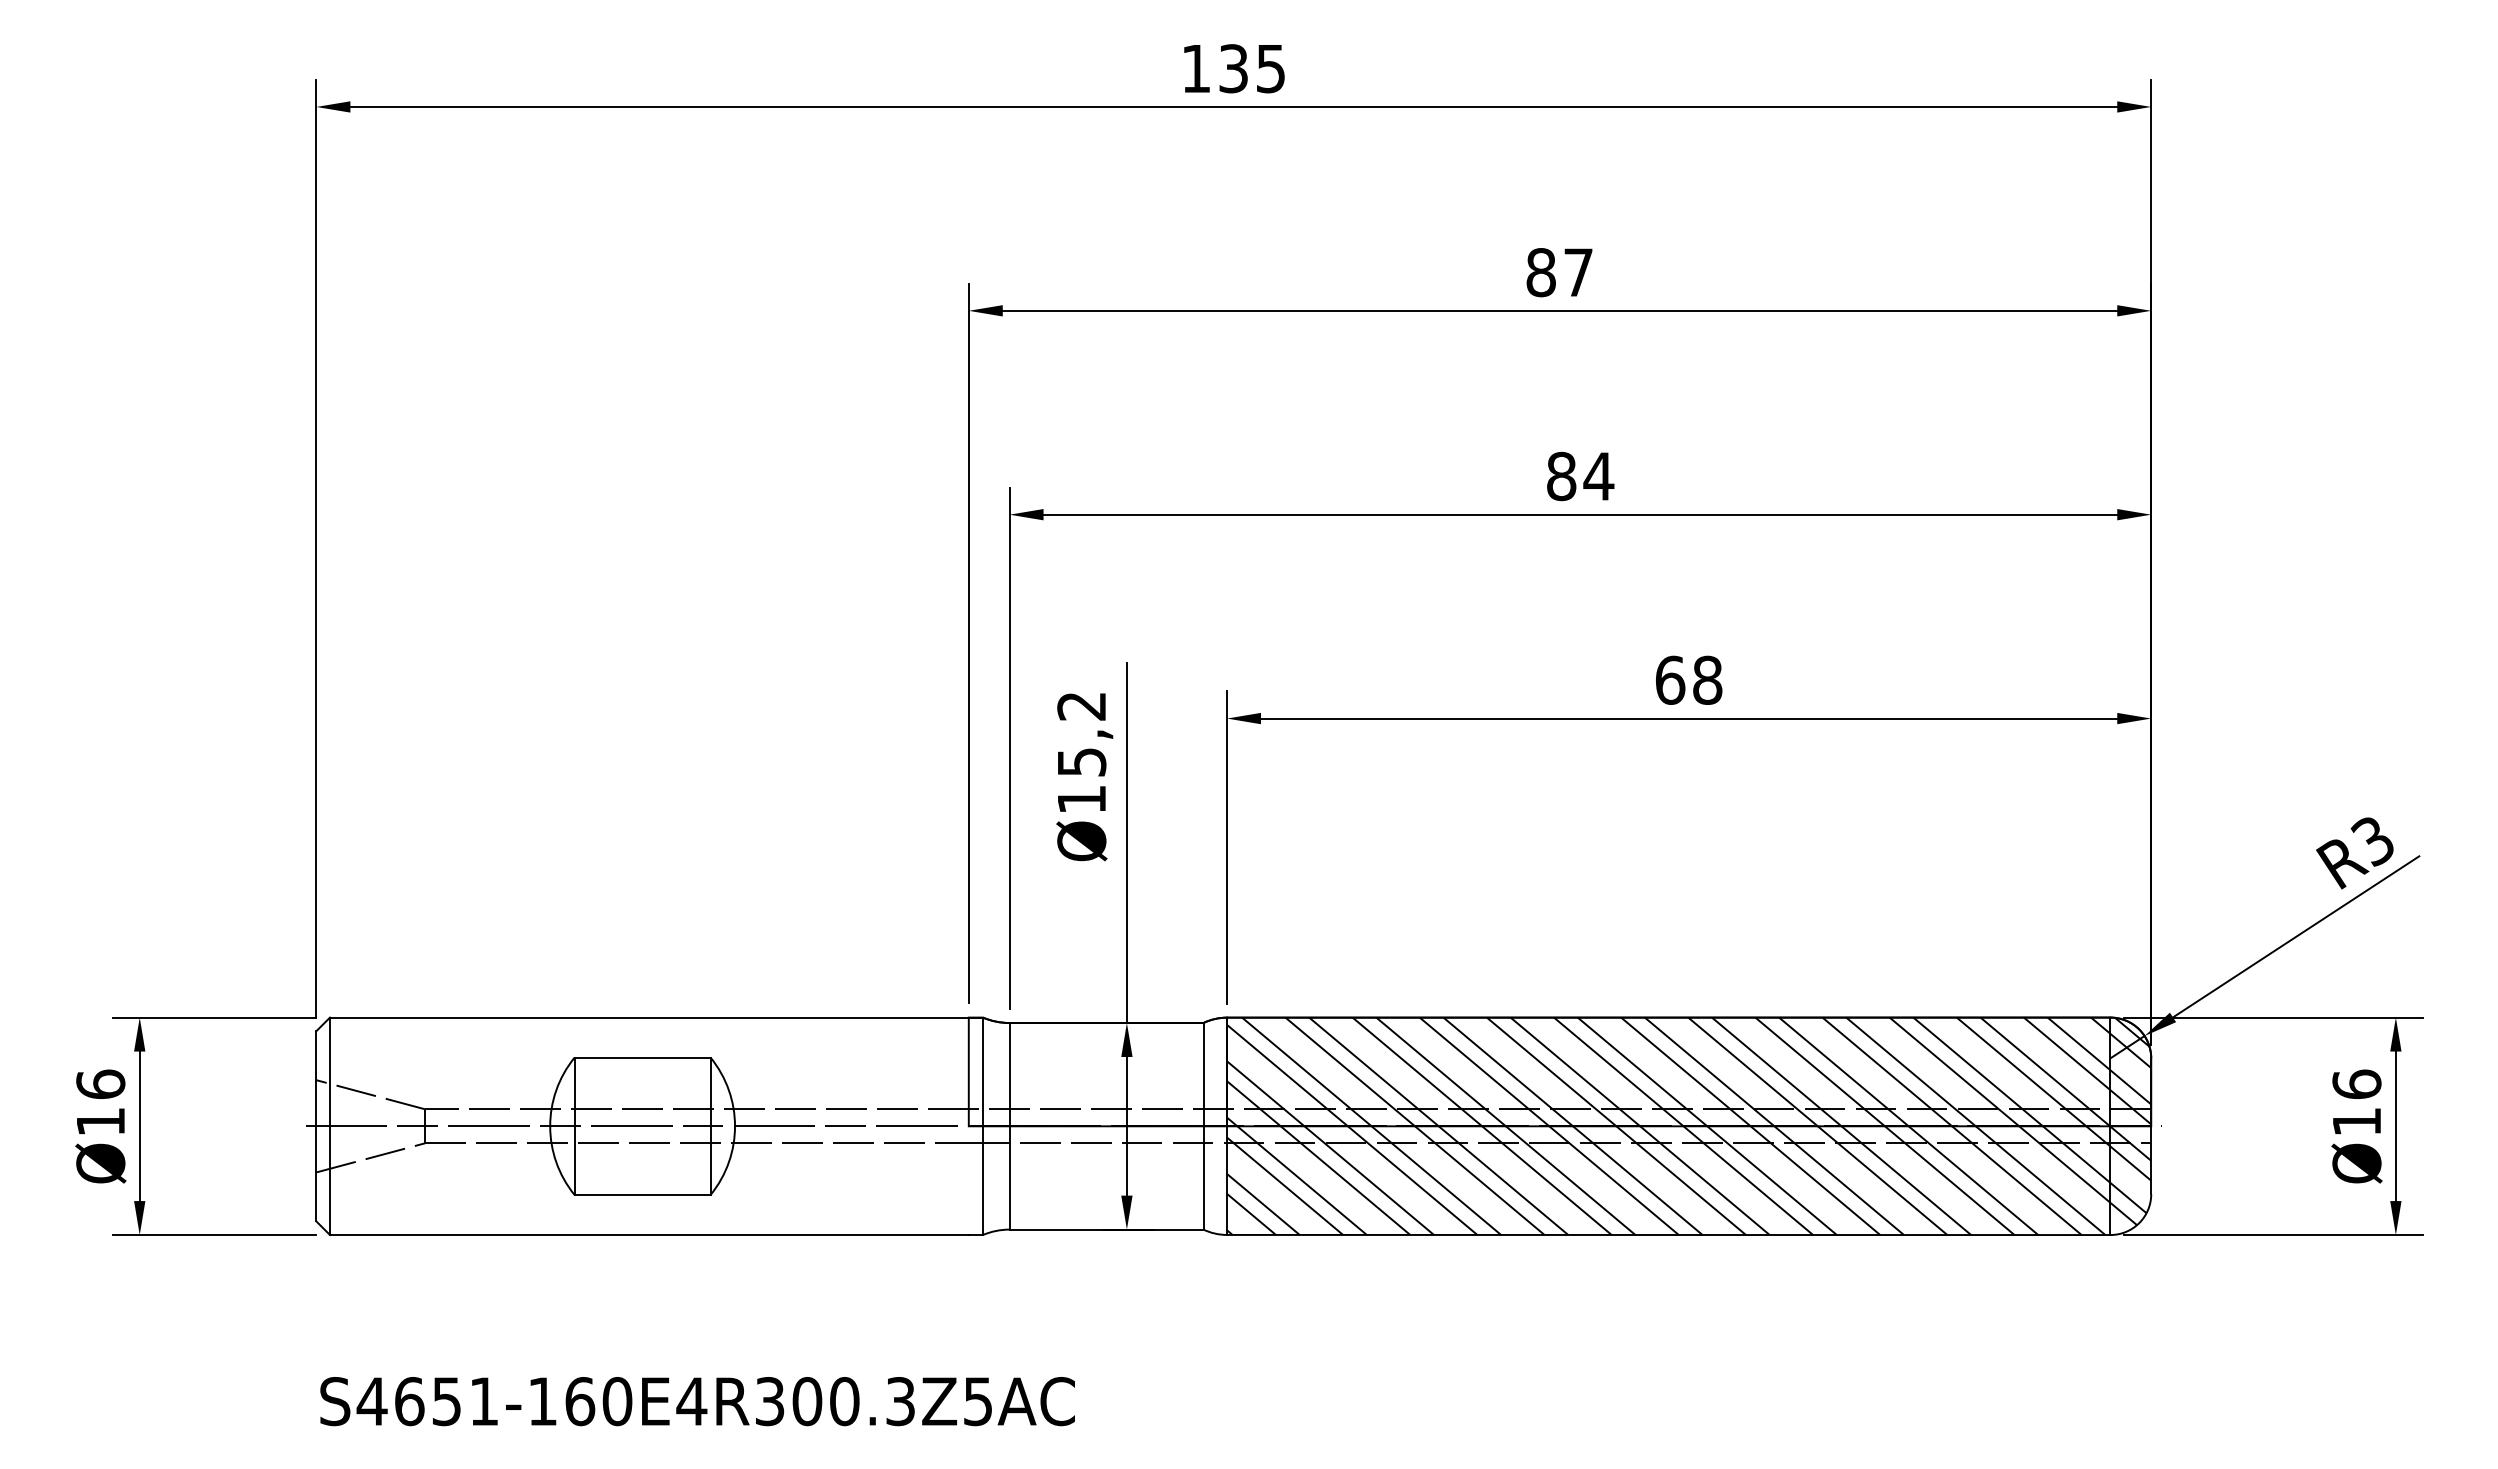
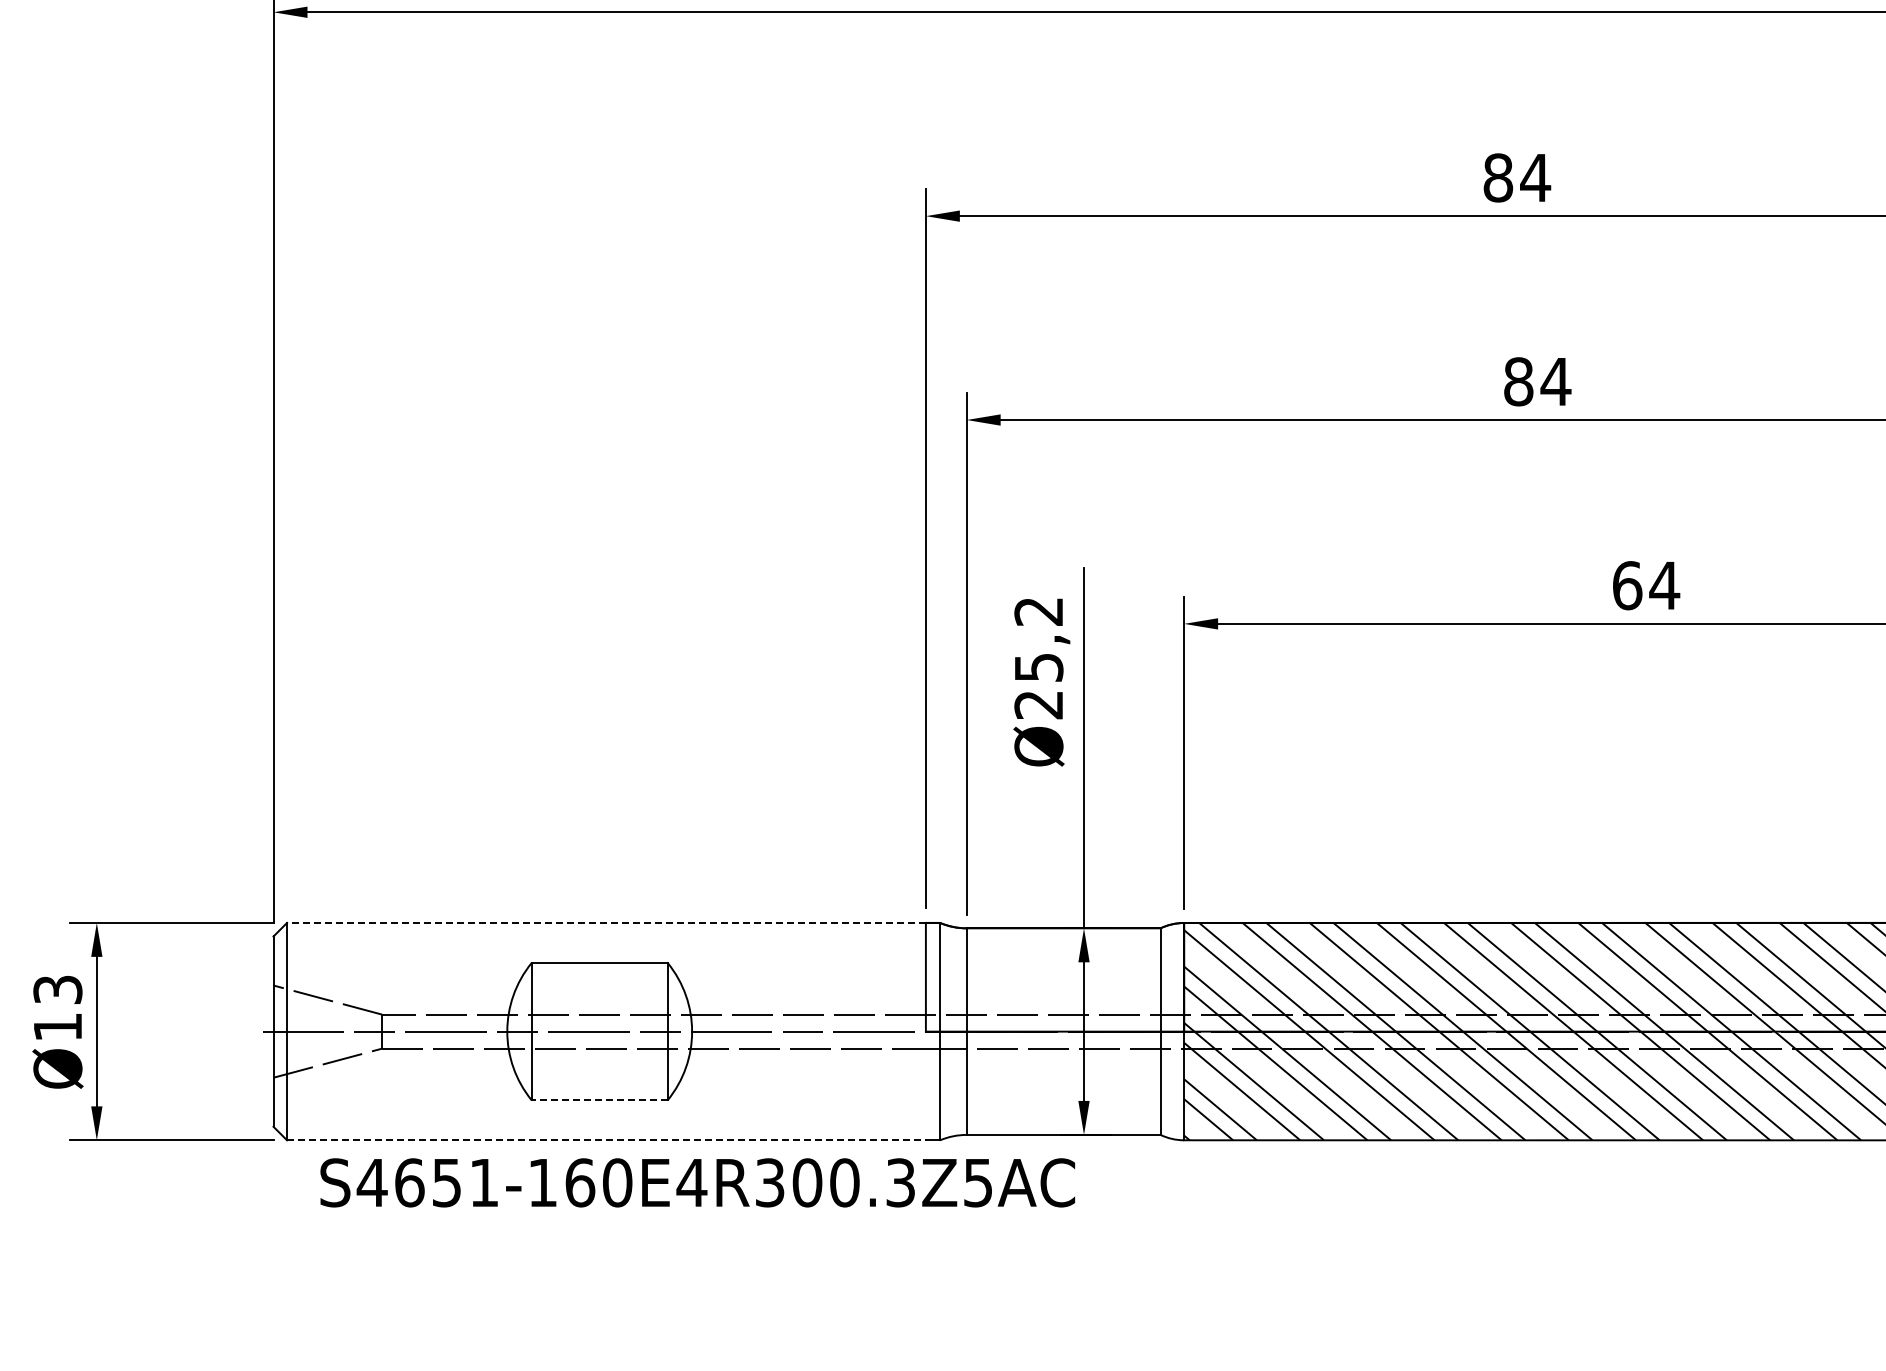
text: (1577, 272) -> (1534, 177), 87 -> 84
text: (1707, 679) -> (1664, 584), 68 -> 64
text: (1081, 799) -> (1038, 704), Ø15,2 -> Ø25,2
line: (648, 1017) -> (605, 922), solid -> dashed
text: (100, 1083) -> (57, 988), Ø16 -> Ø13
line: (642, 1195) -> (599, 1100), solid -> dashed
line: (649, 1235) -> (606, 1140), solid -> dashed
text: (697, 1401) -> (697, 1182), moved

